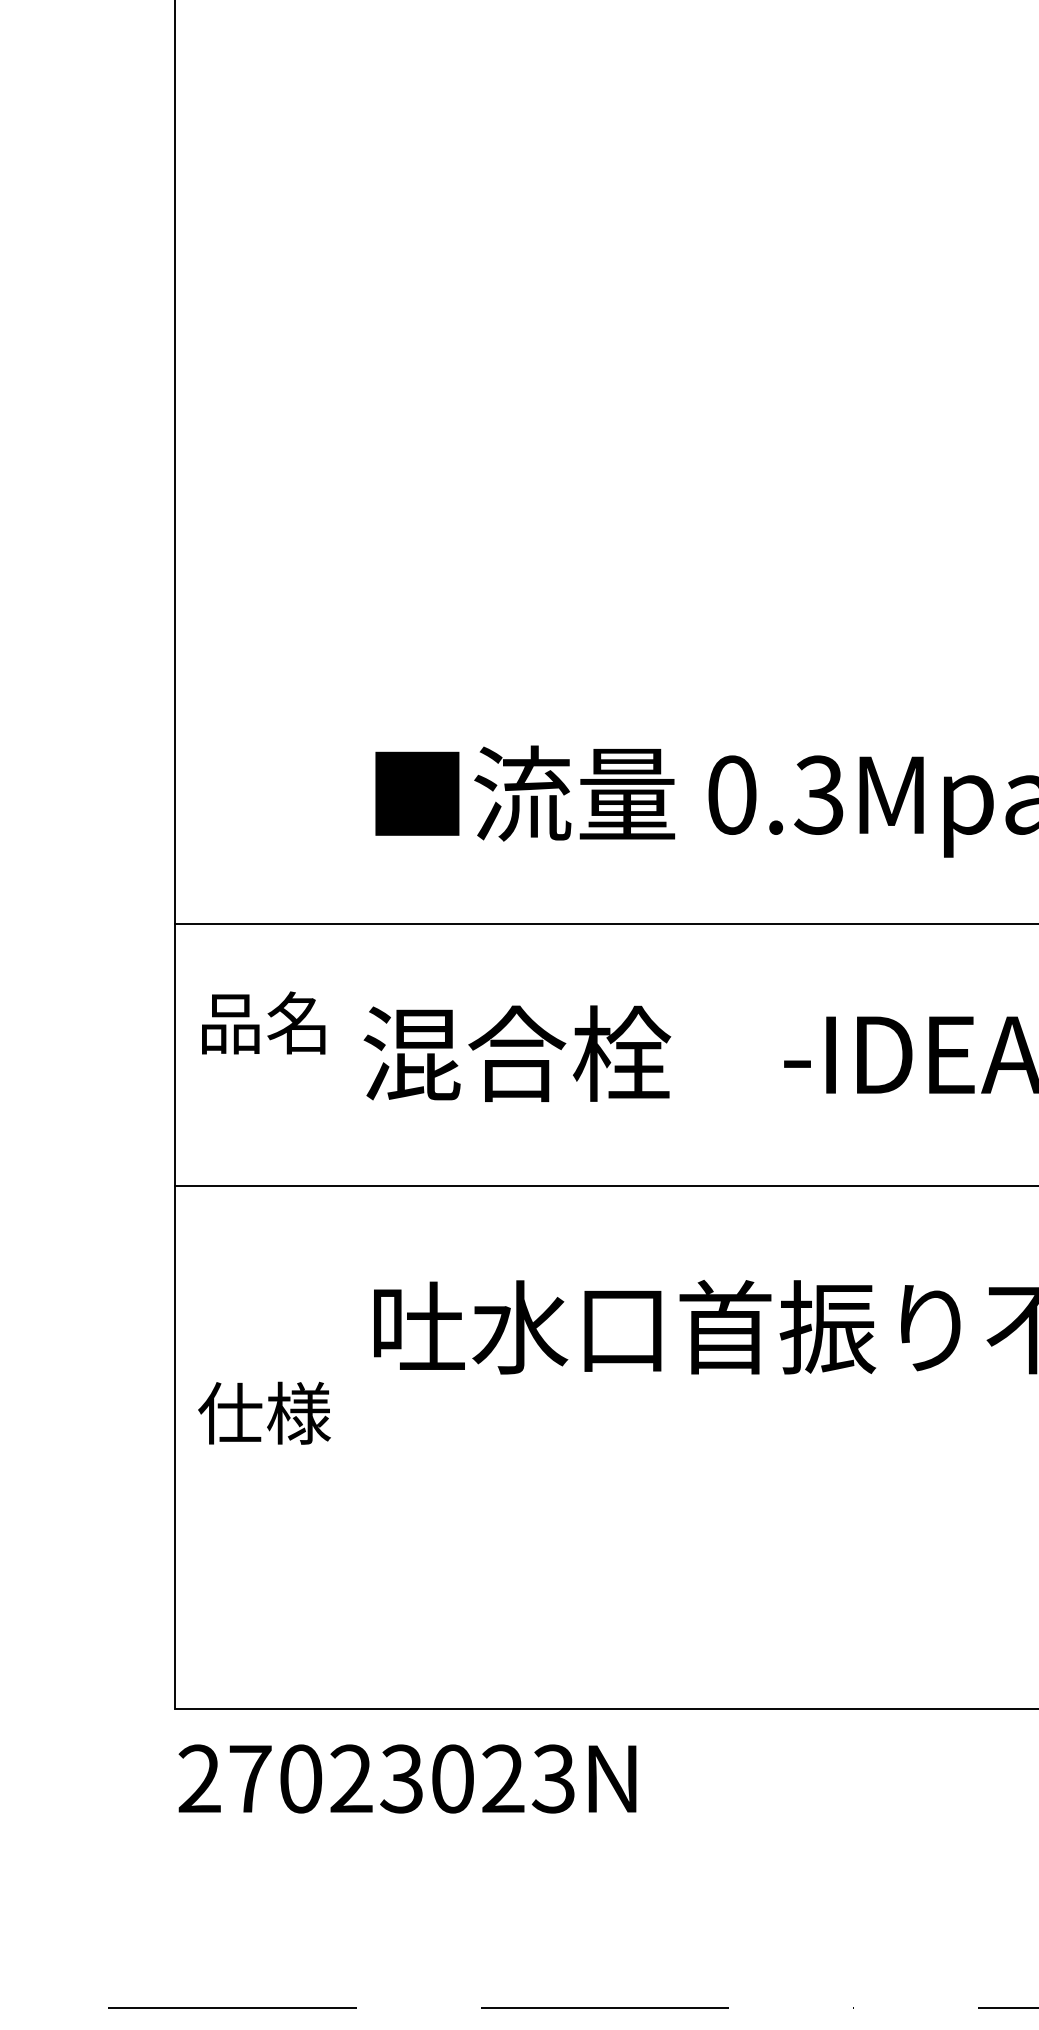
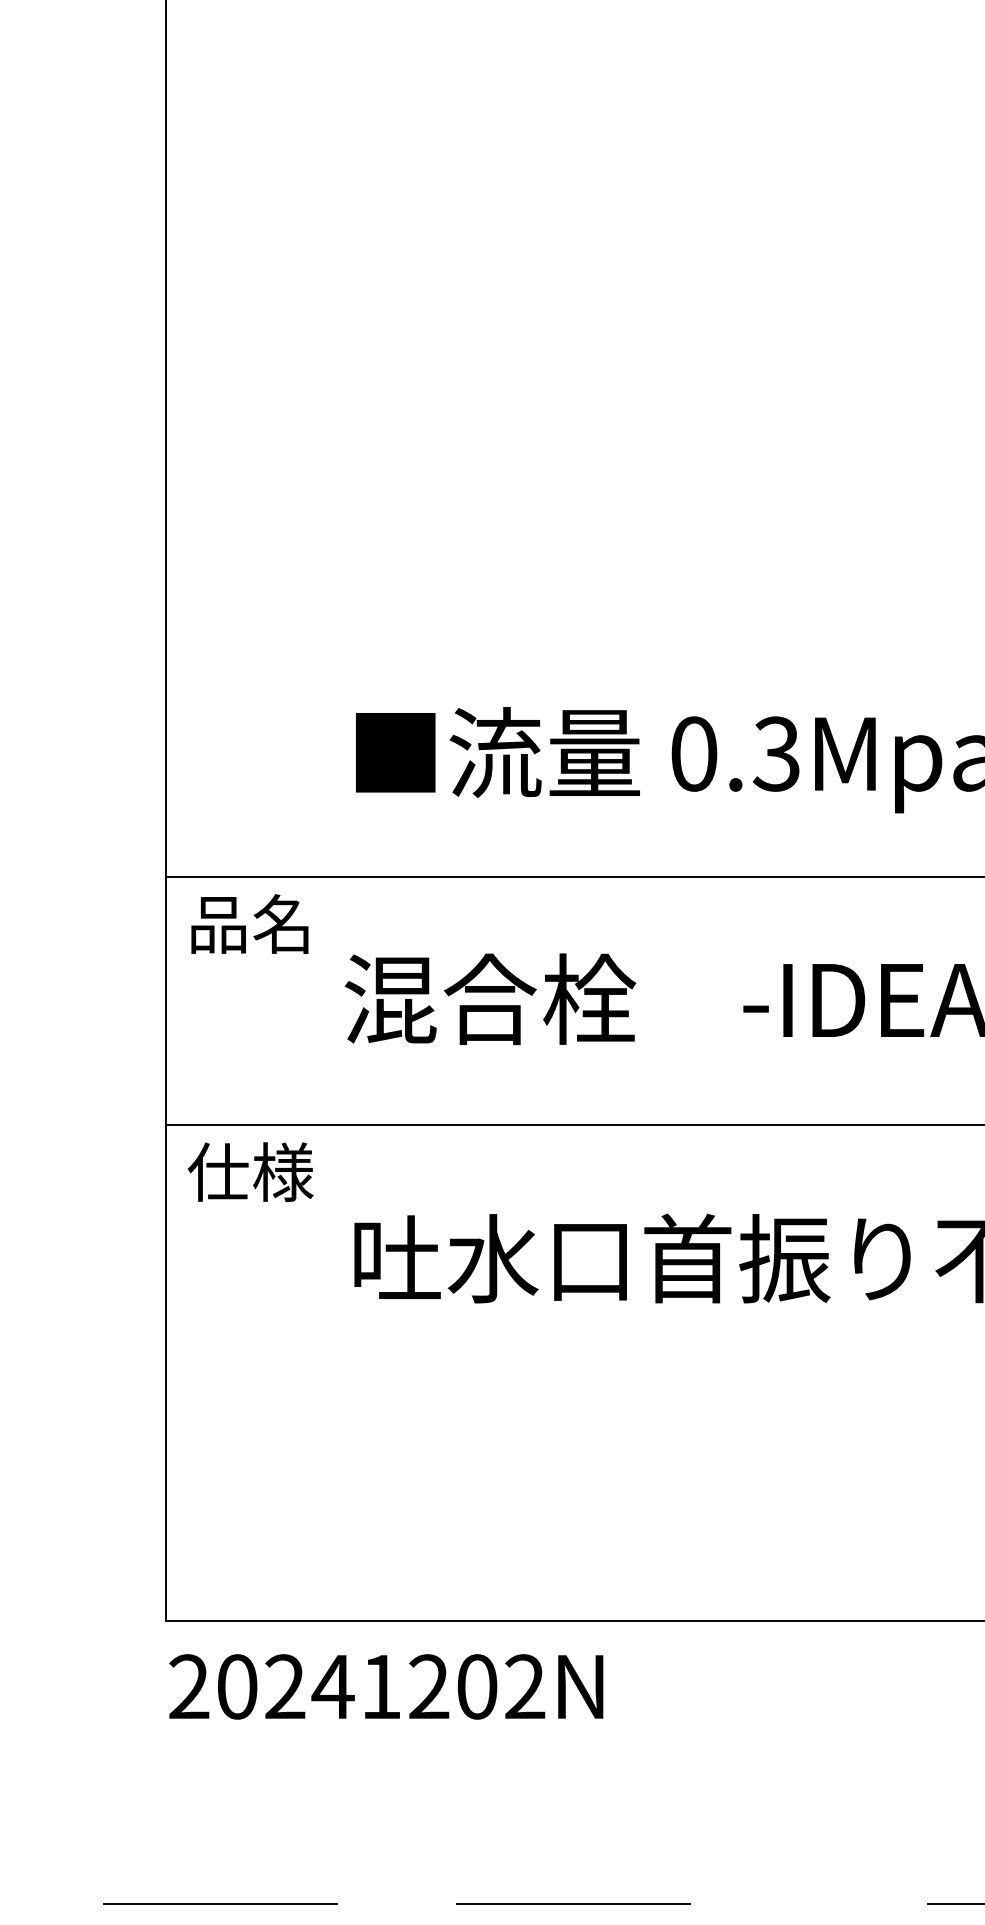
text: (263, 1022) -> (249, 923), moved
text: (264, 1412) -> (250, 1171), moved
text: (402, 1778) -> (381, 1686), 27023023N -> 20241202N

